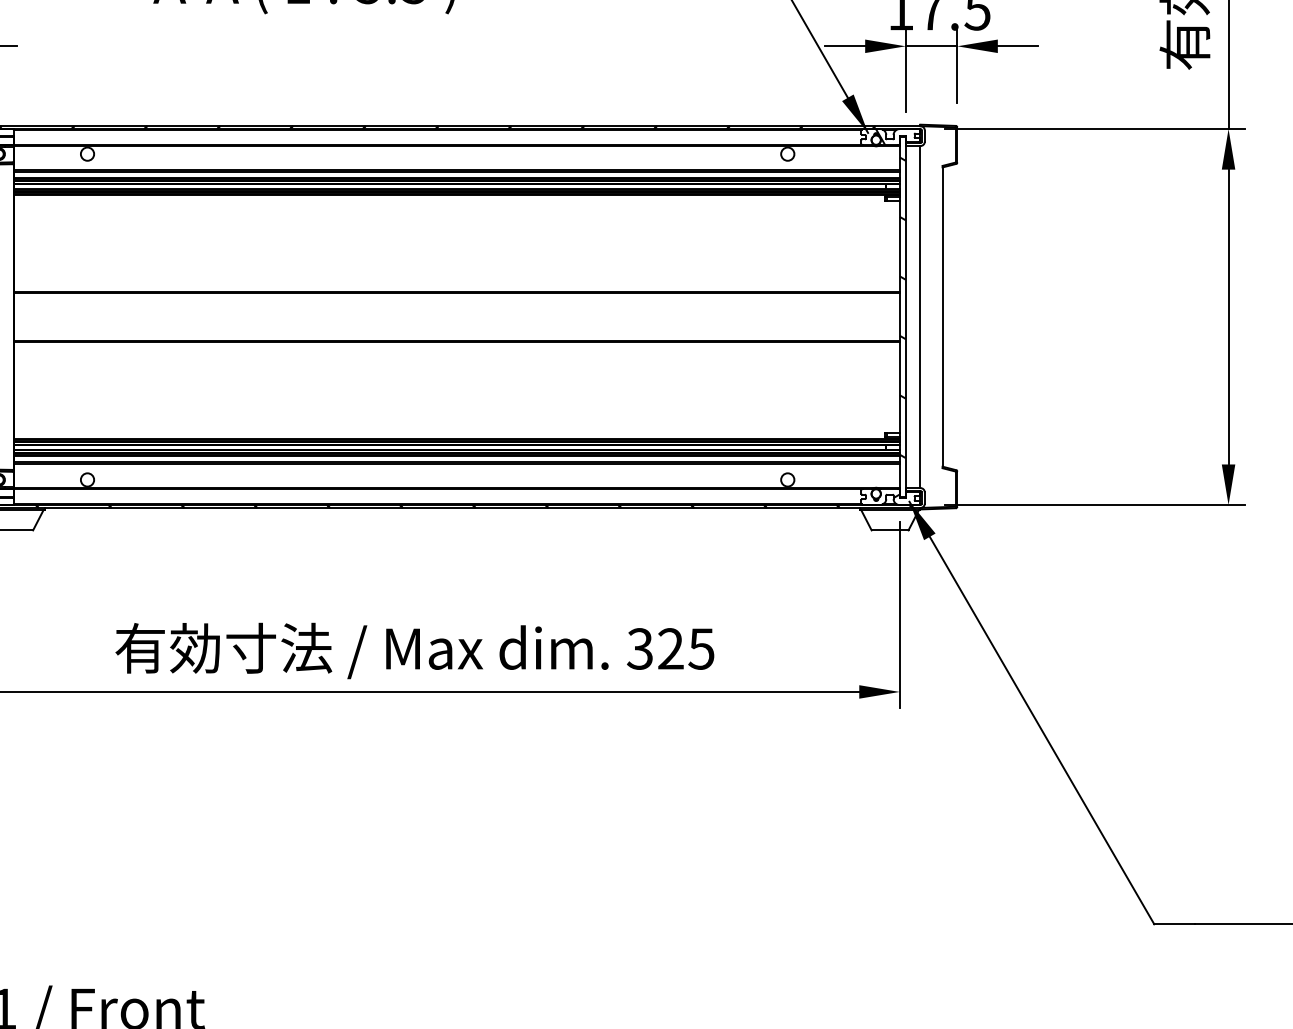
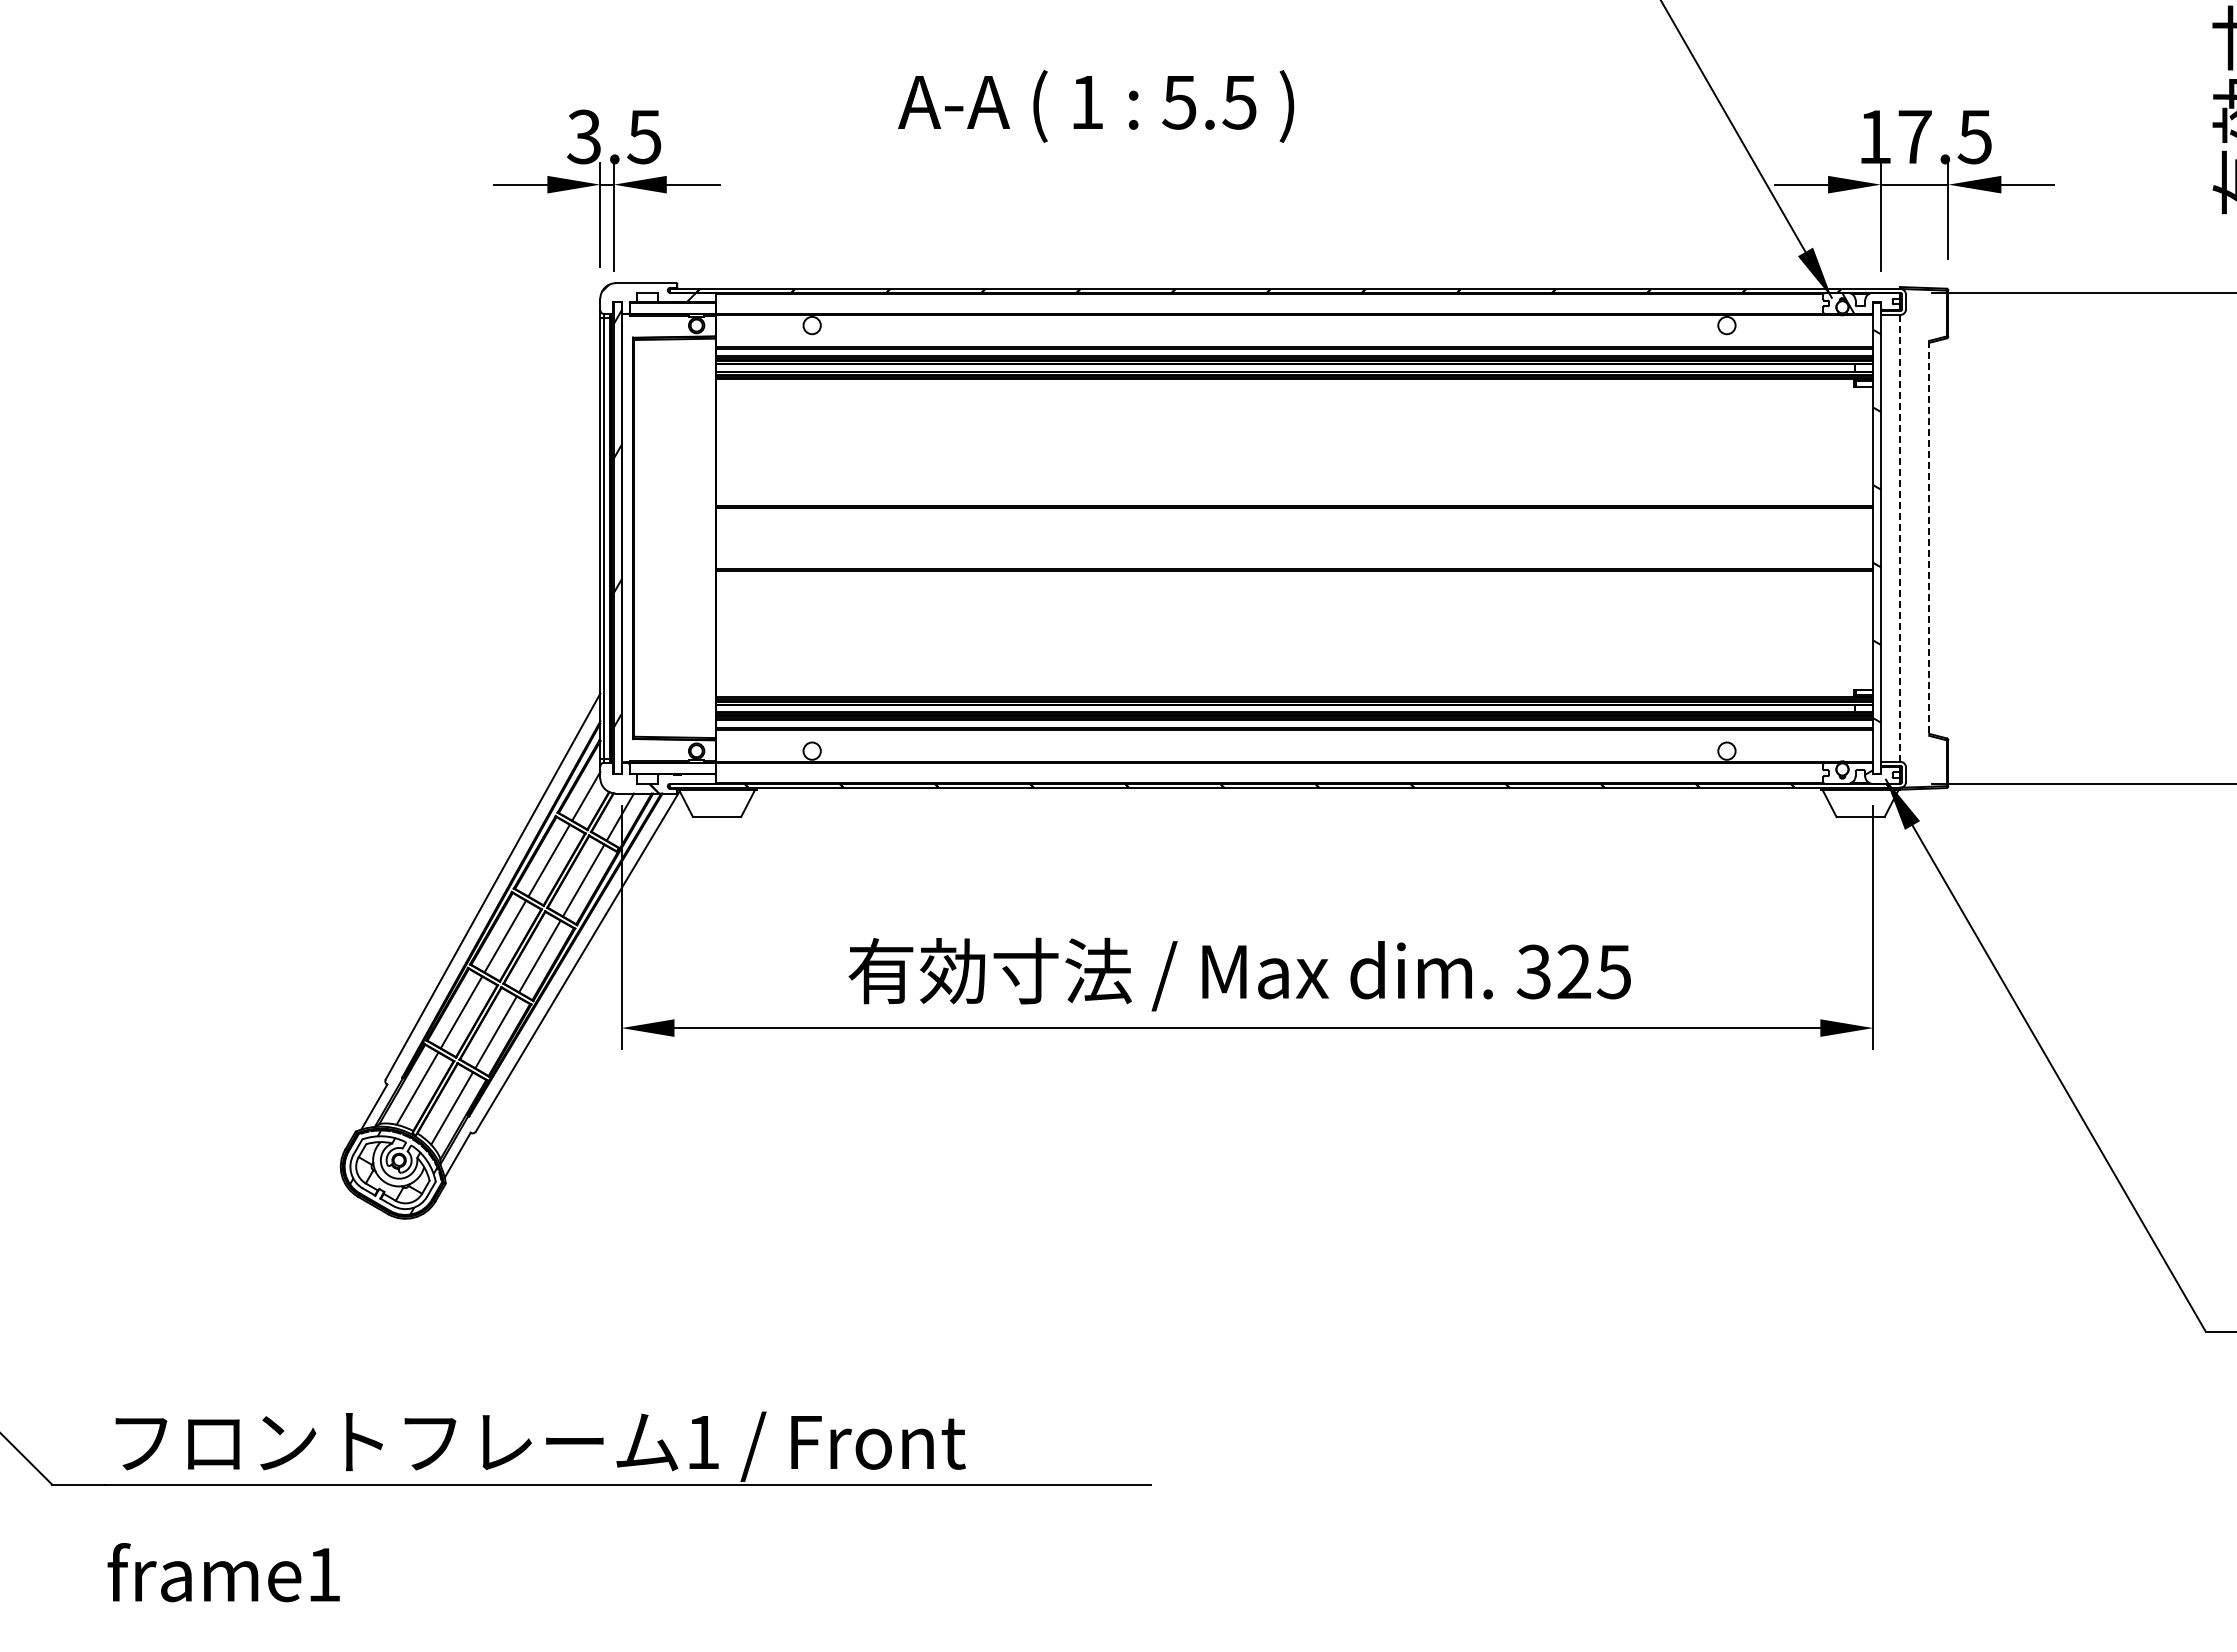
line: (920, 316) -> (1900, 537), solid -> dashed
line: (942, 317) -> (1929, 538), solid -> dashed

